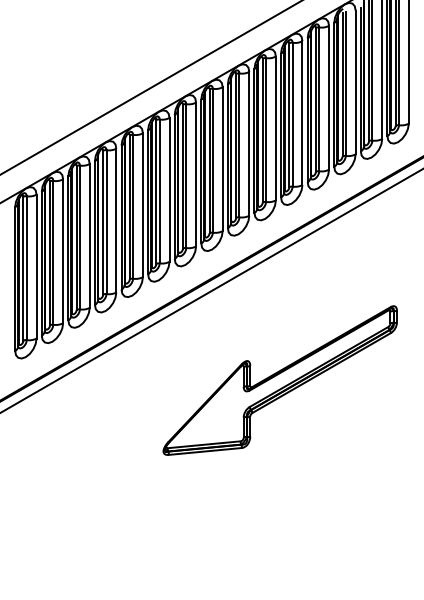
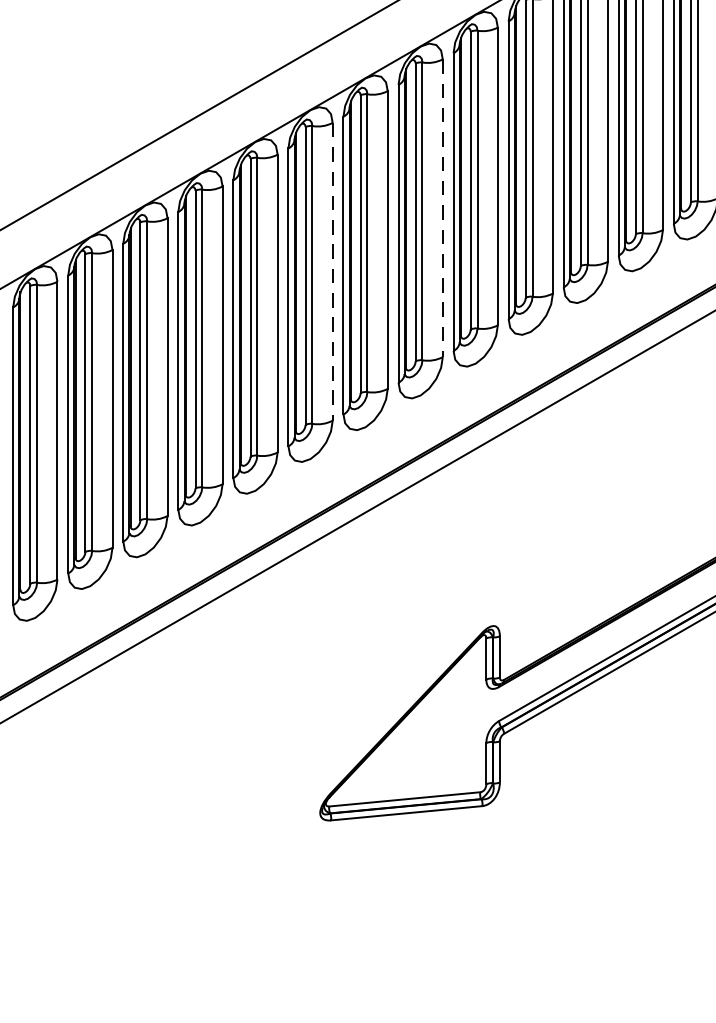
line: (222, 159) -> (442, 208), solid -> dashed
line: (169, 189) -> (332, 270), solid -> dashed

